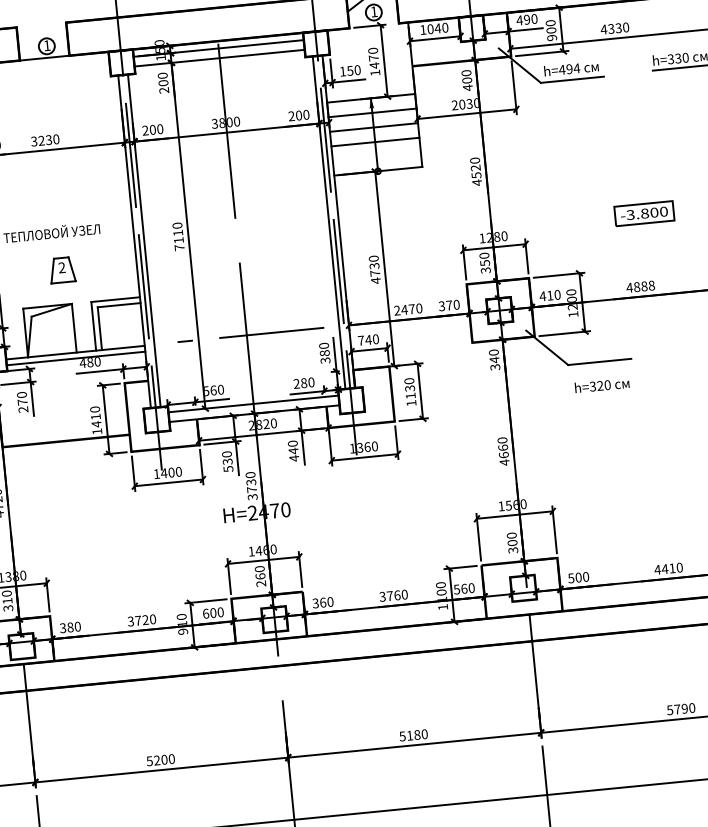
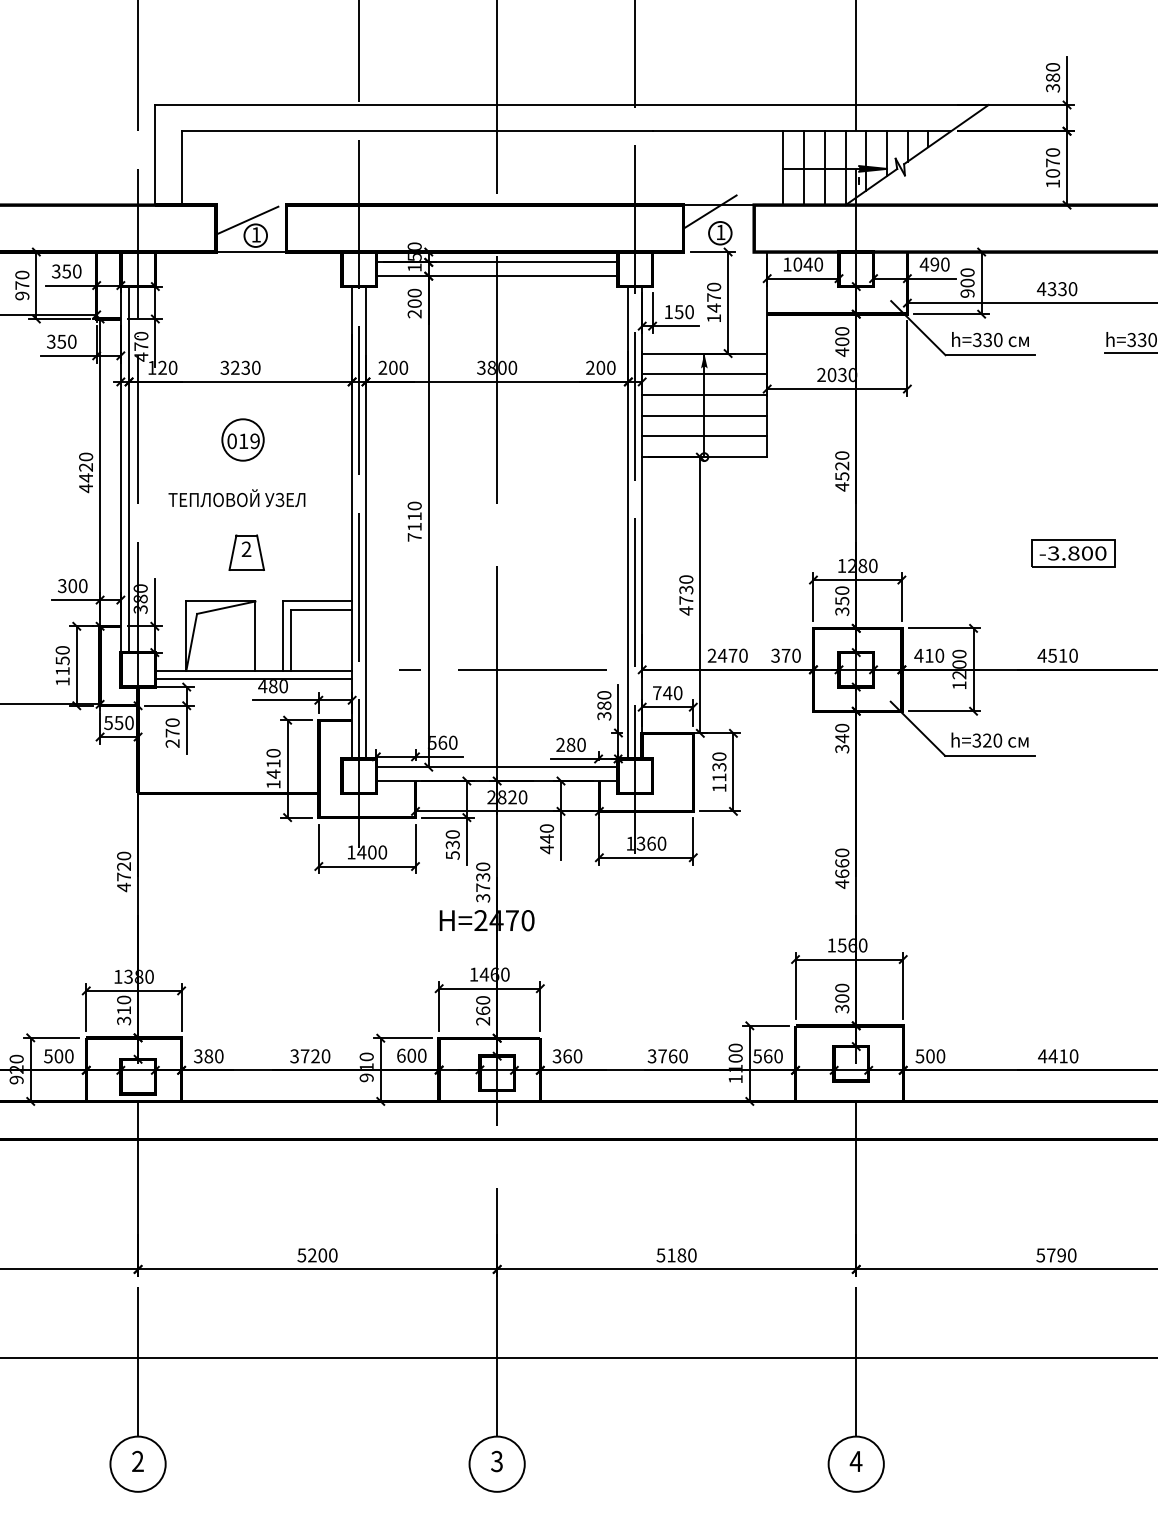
line: (39, 36) -> (246, 220), added
text: (569, 68) -> (987, 339), h=494 -> h=330
line: (376, 156) -> (704, 436), added
part: (51, 190) -> (242, 439), added
text: (643, 286) -> (1062, 655), 4888 -> 4510
text: (601, 384) -> (989, 739), moved

